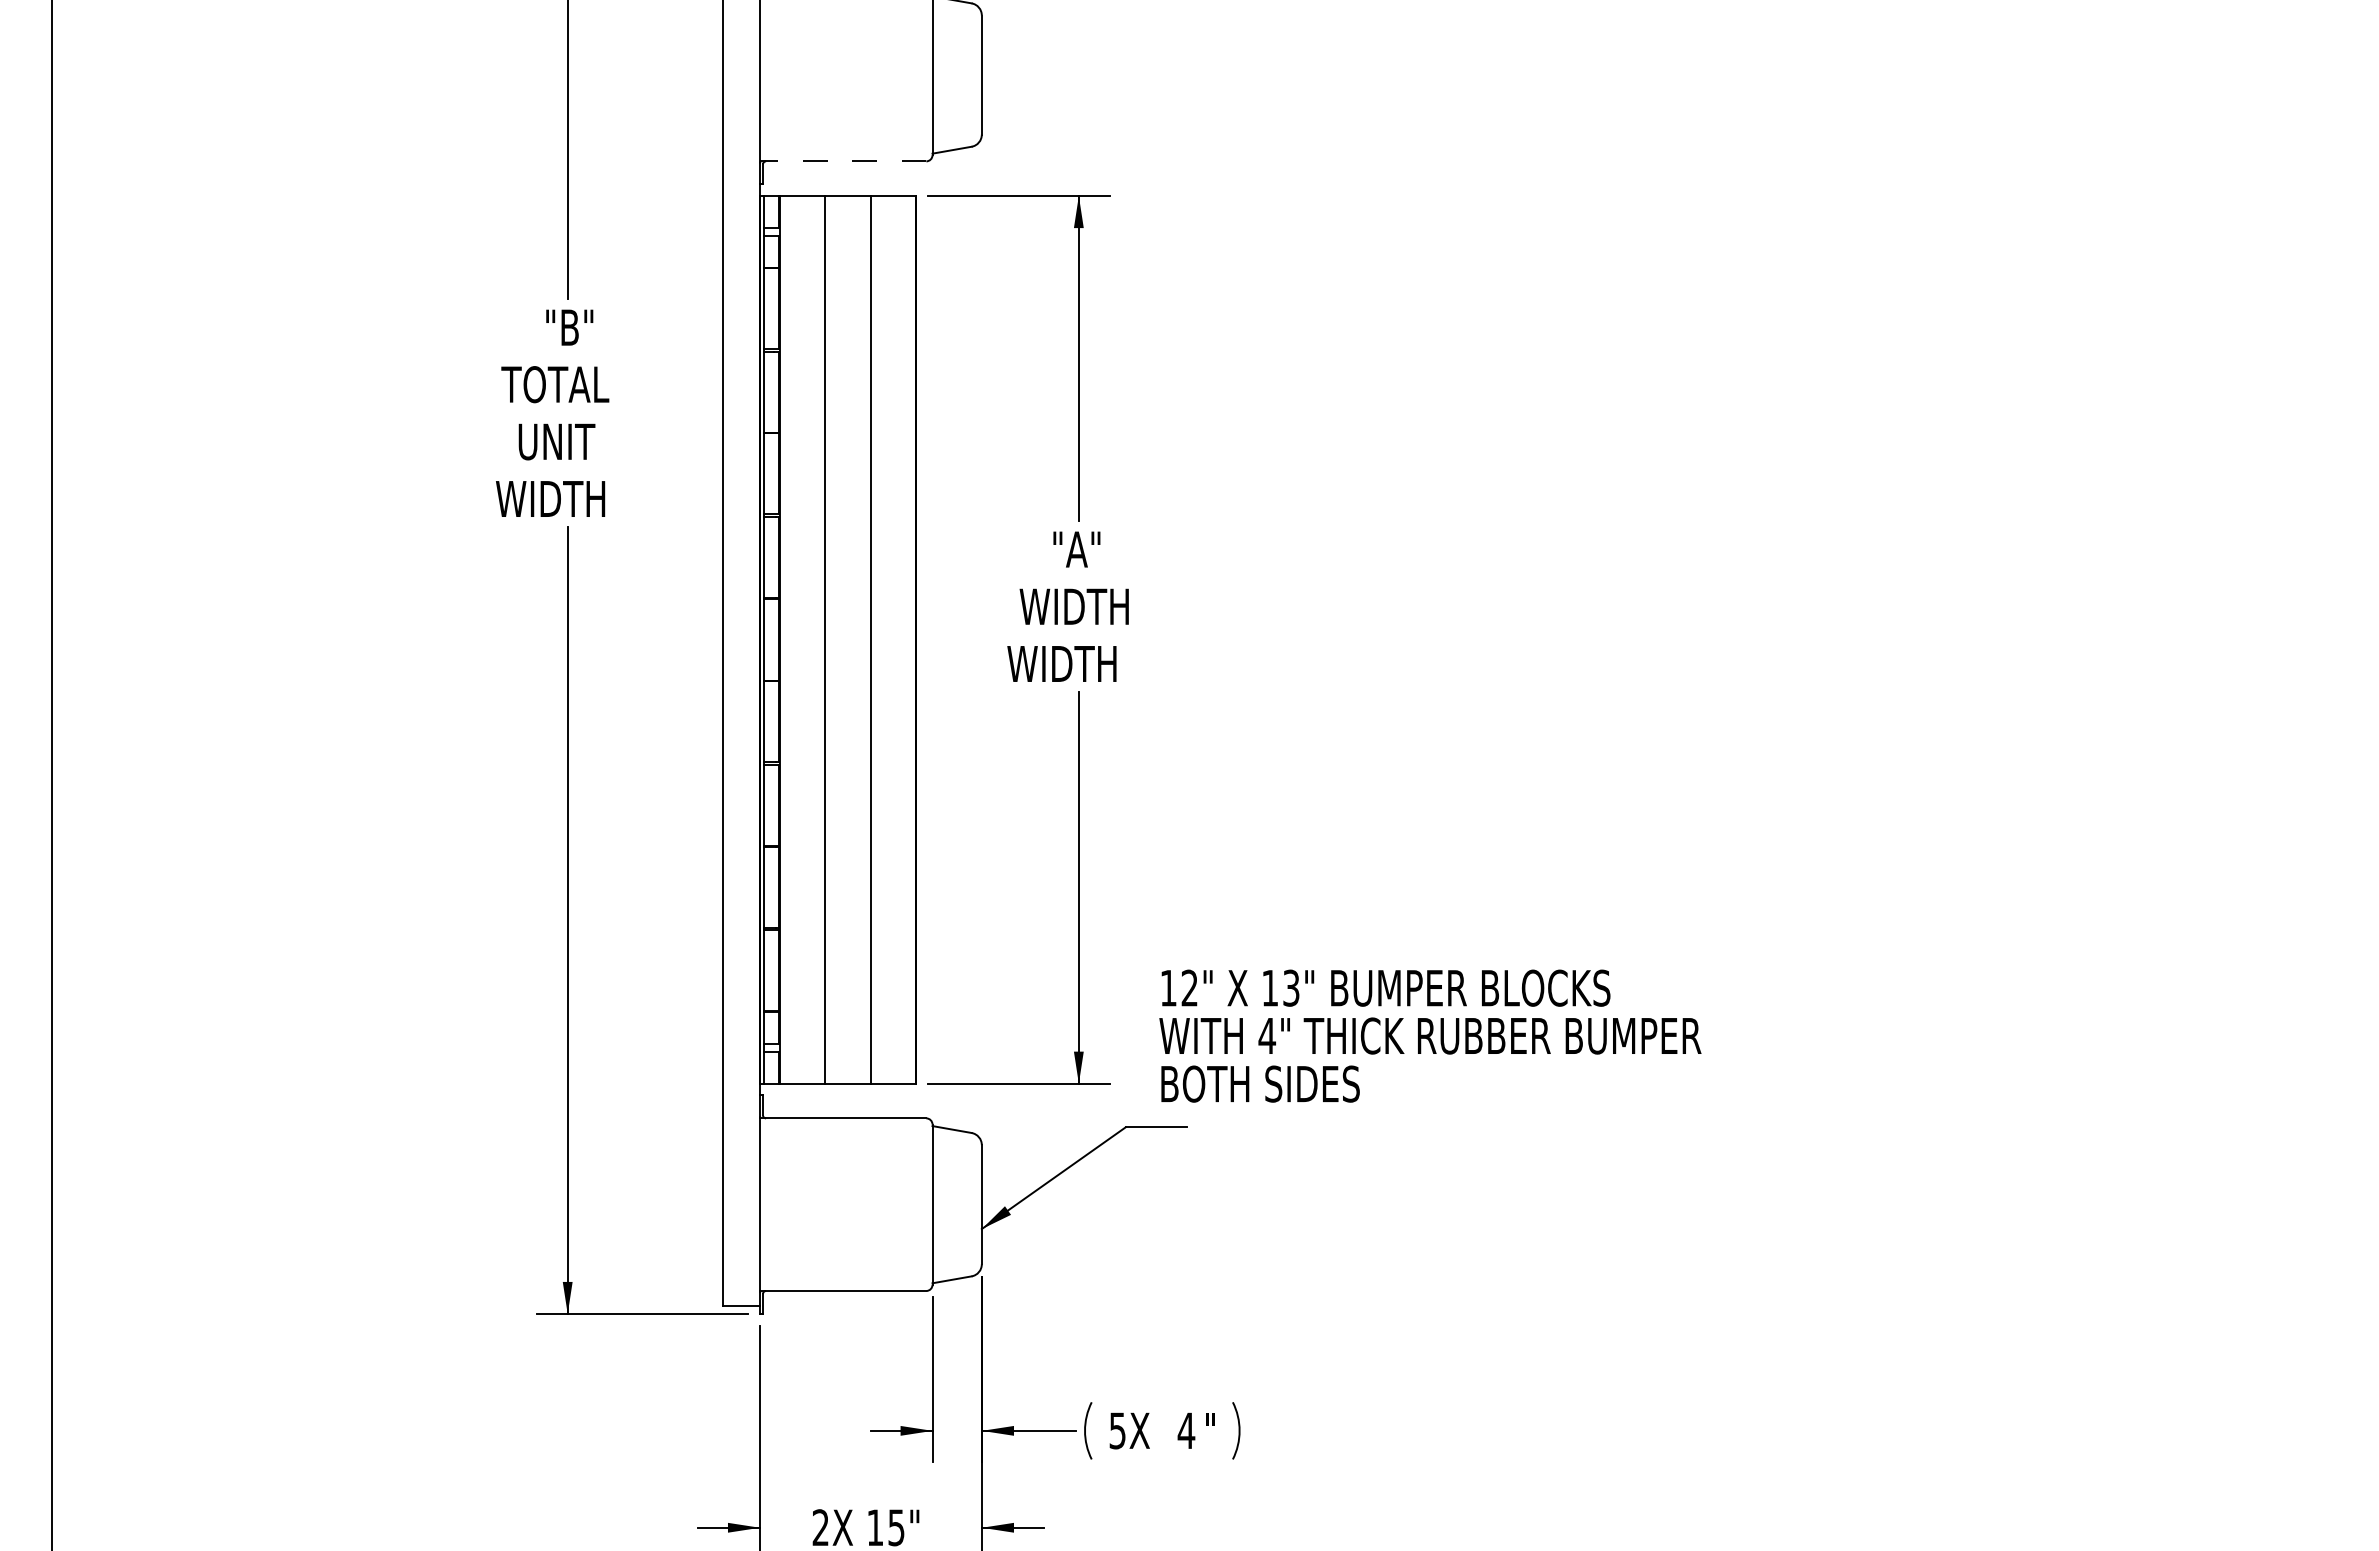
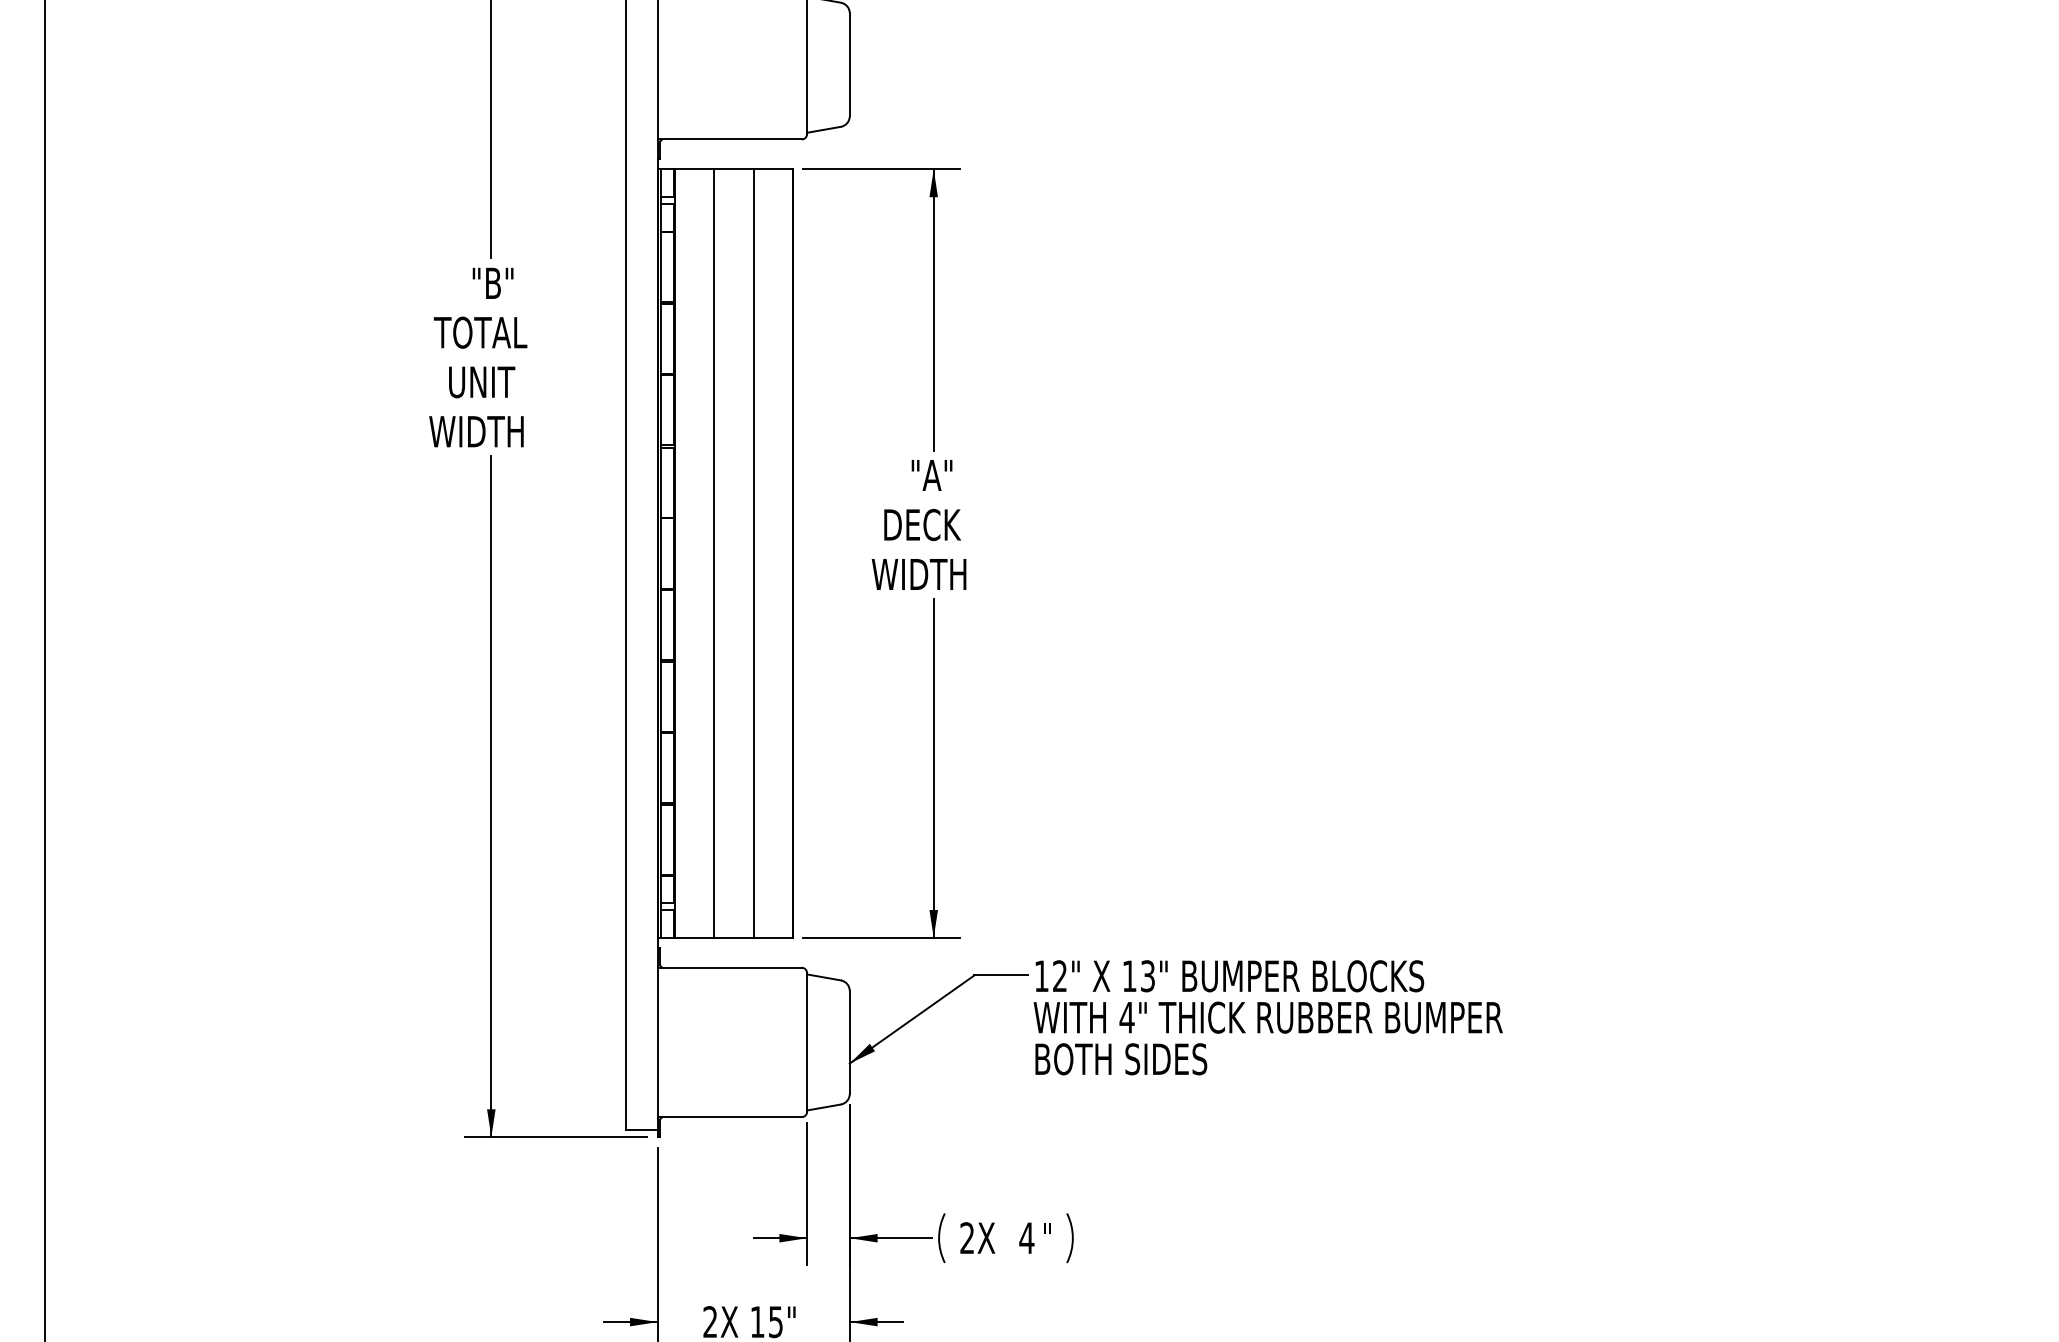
line: (842, 161) -> (729, 139), dashed -> solid
text: (1073, 606) -> (929, 524), WIDTH -> DECK
text: (1430, 1035) -> (1268, 1017), moved
text: (1117, 1430) -> (967, 1237), 5X -> 2X

